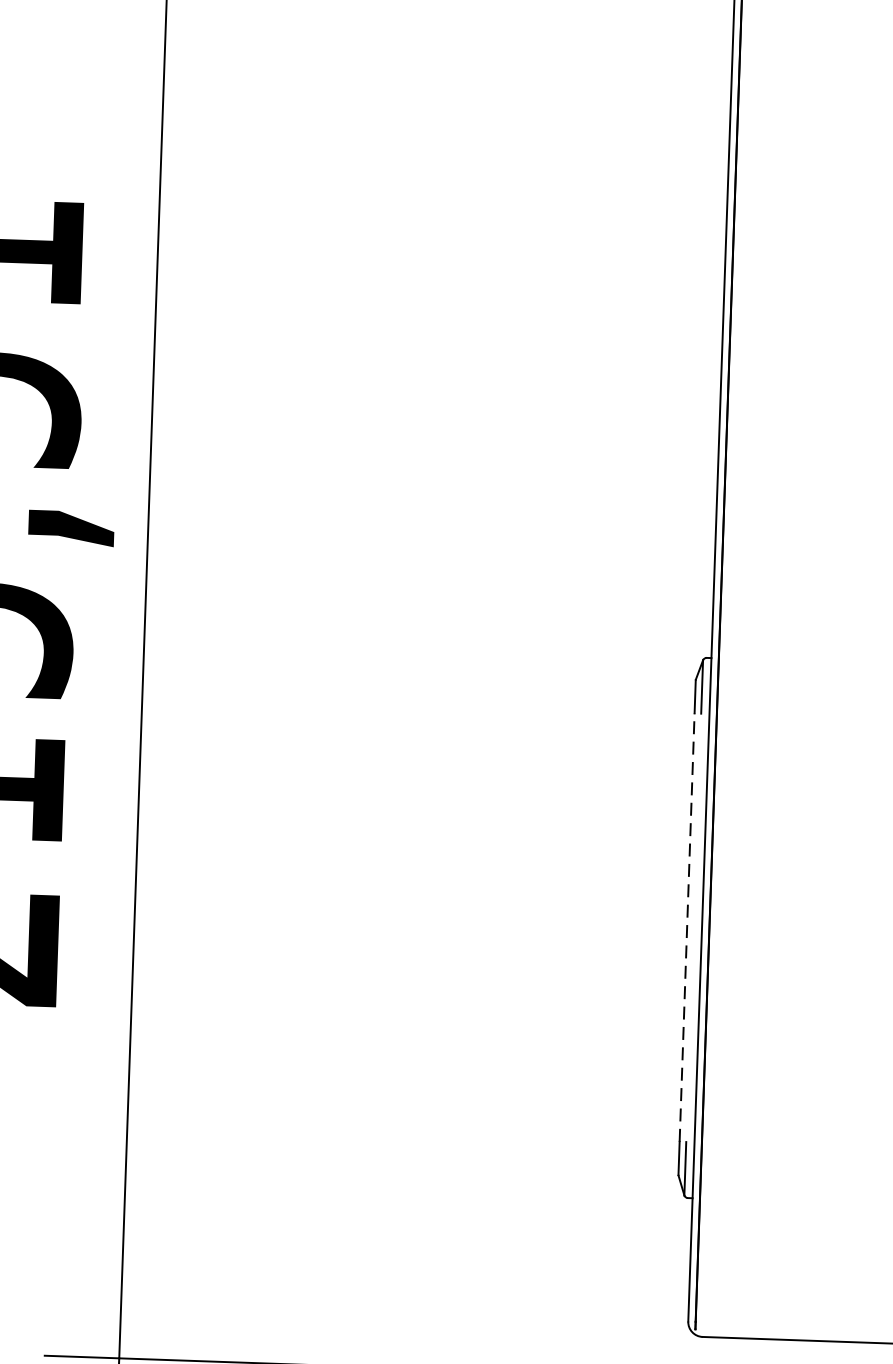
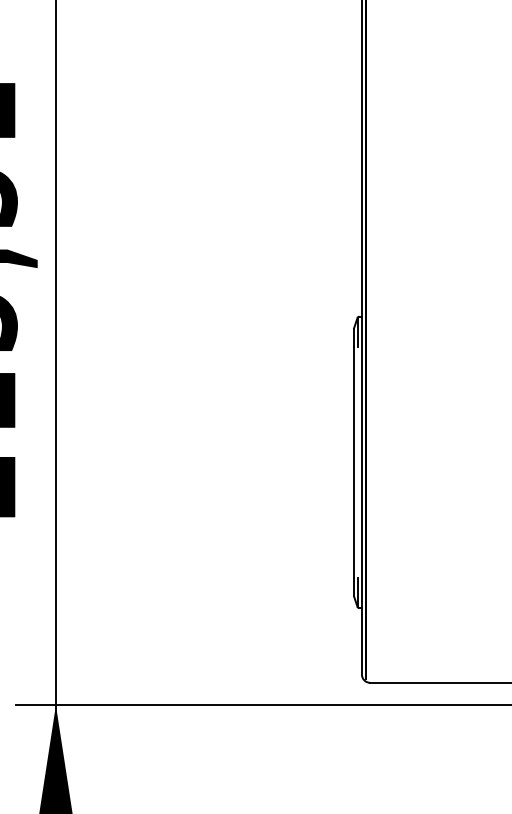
line: (686, 927) -> (353, 462), dashed -> solid

